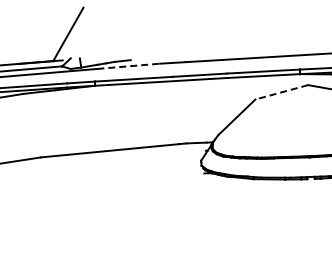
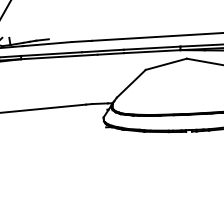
line: (128, 66) -> (47, 44), dashed -> solid
line: (281, 92) -> (166, 64), dashed -> solid

